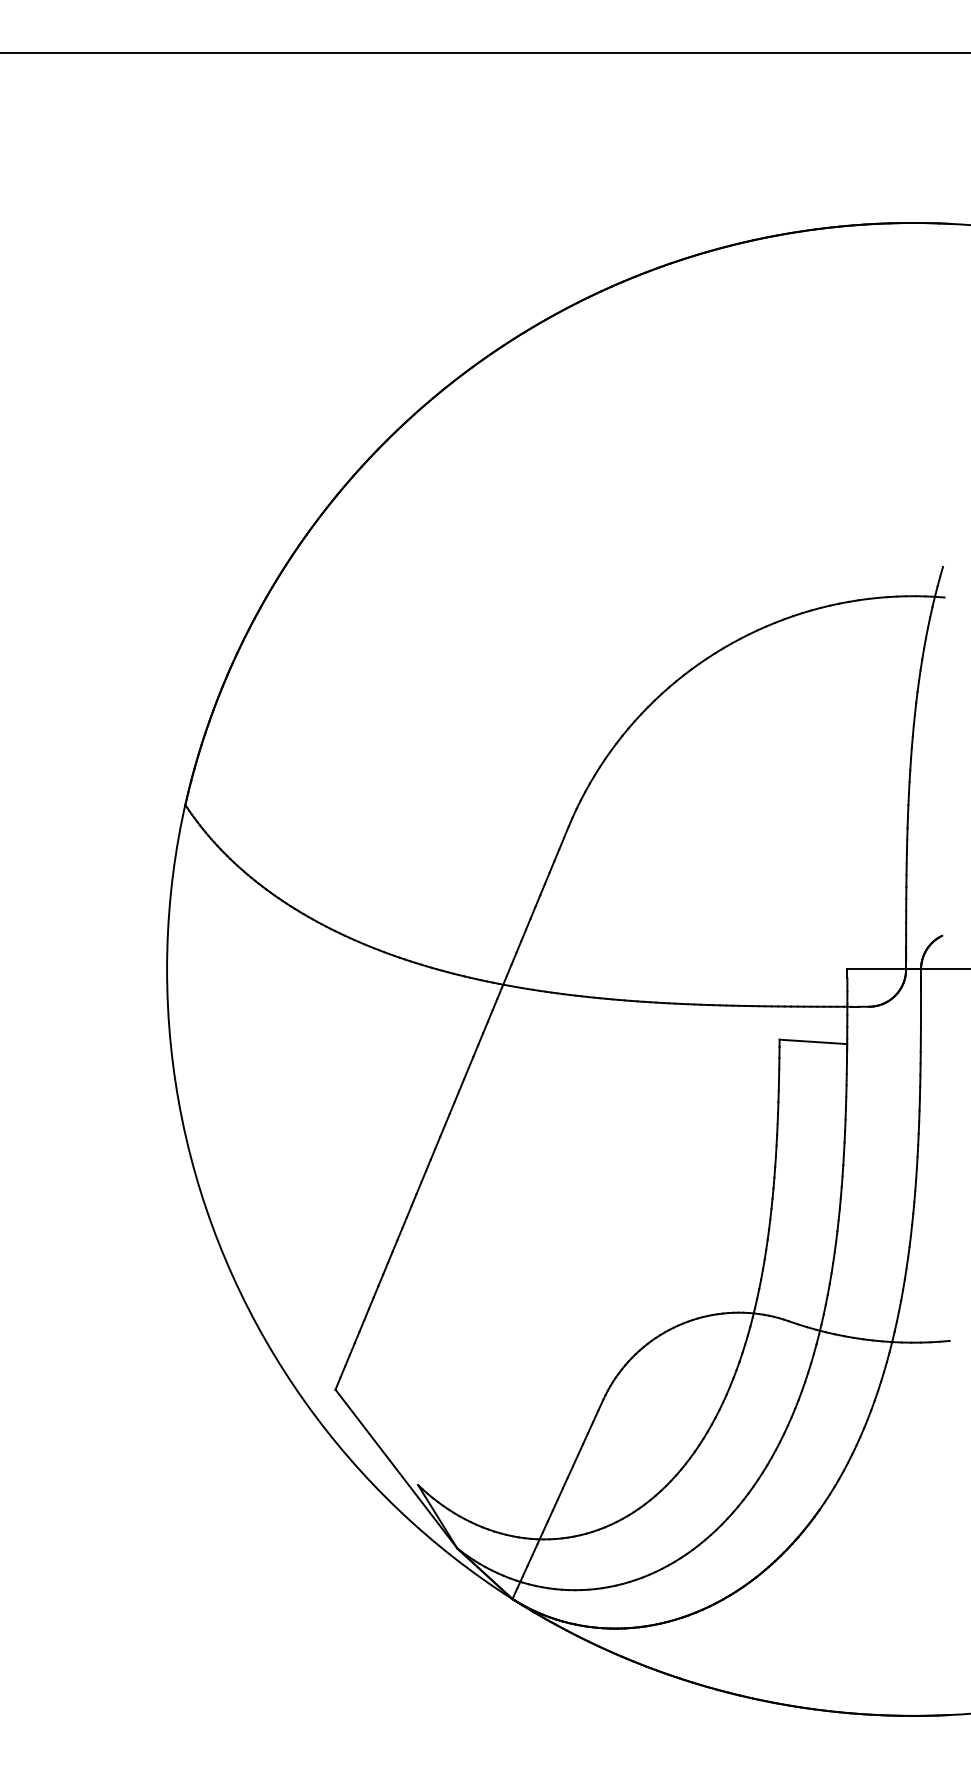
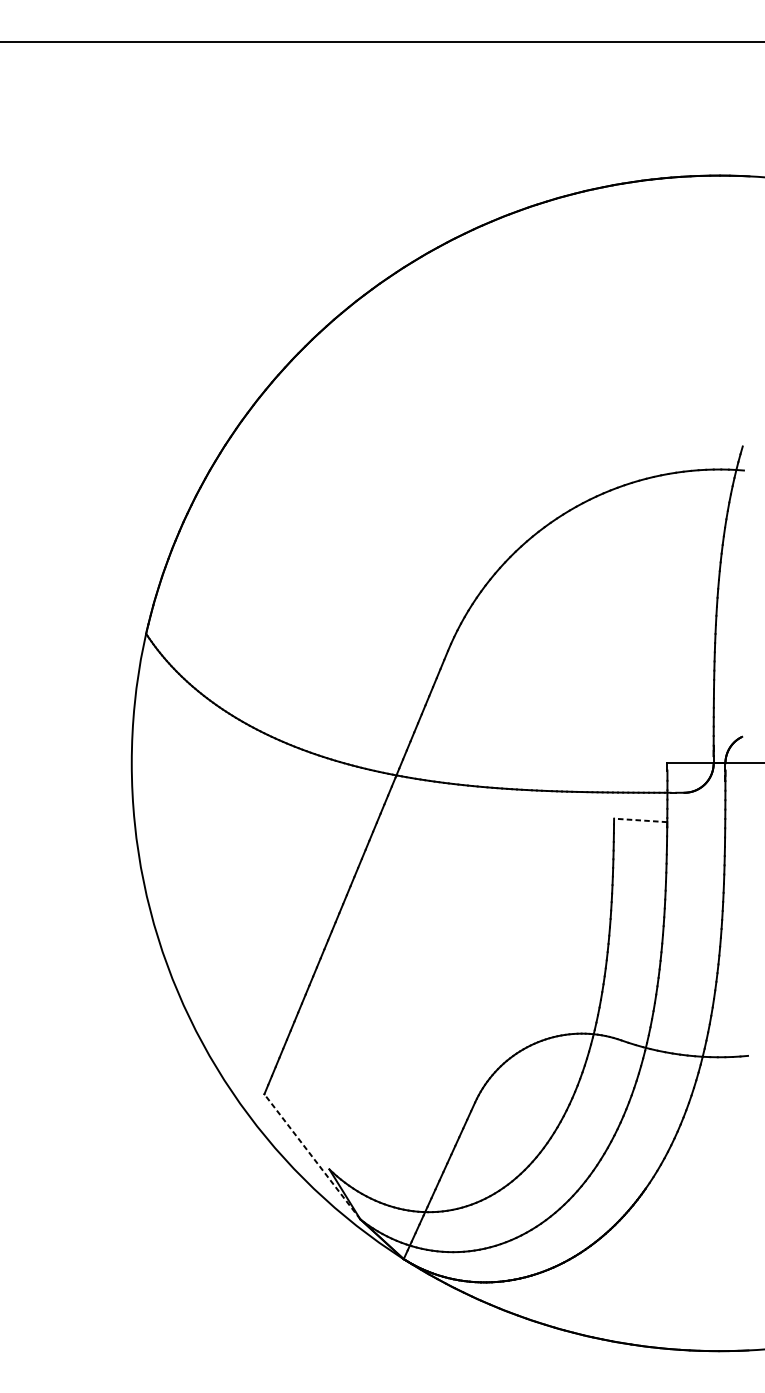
line: (813, 1041) -> (640, 820), solid -> dashed
line: (396, 1468) -> (312, 1156), solid -> dashed

